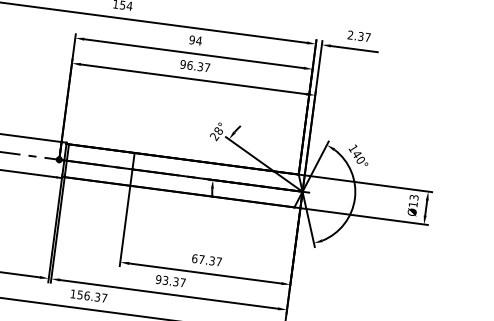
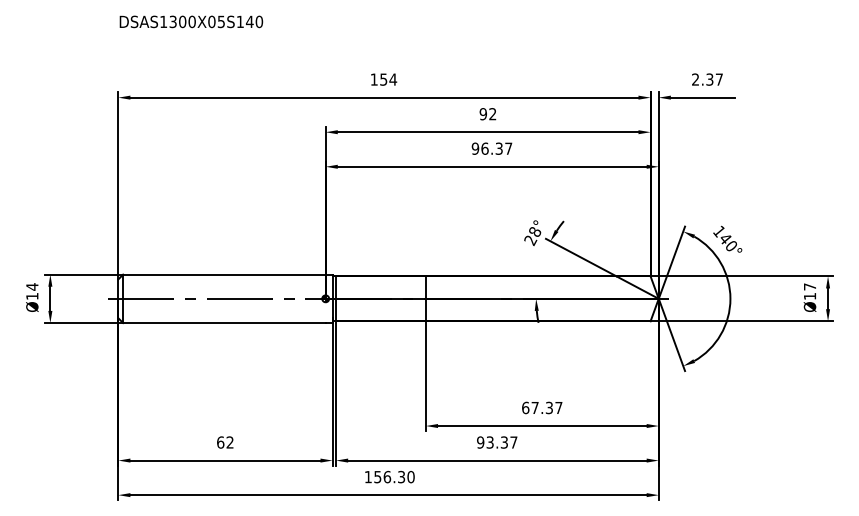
text: (198, 41) -> (492, 114), 94 -> 92
text: (413, 197) -> (809, 286), Ø13 -> Ø17
text: (104, 297) -> (410, 476), 156.37 -> 156.30

